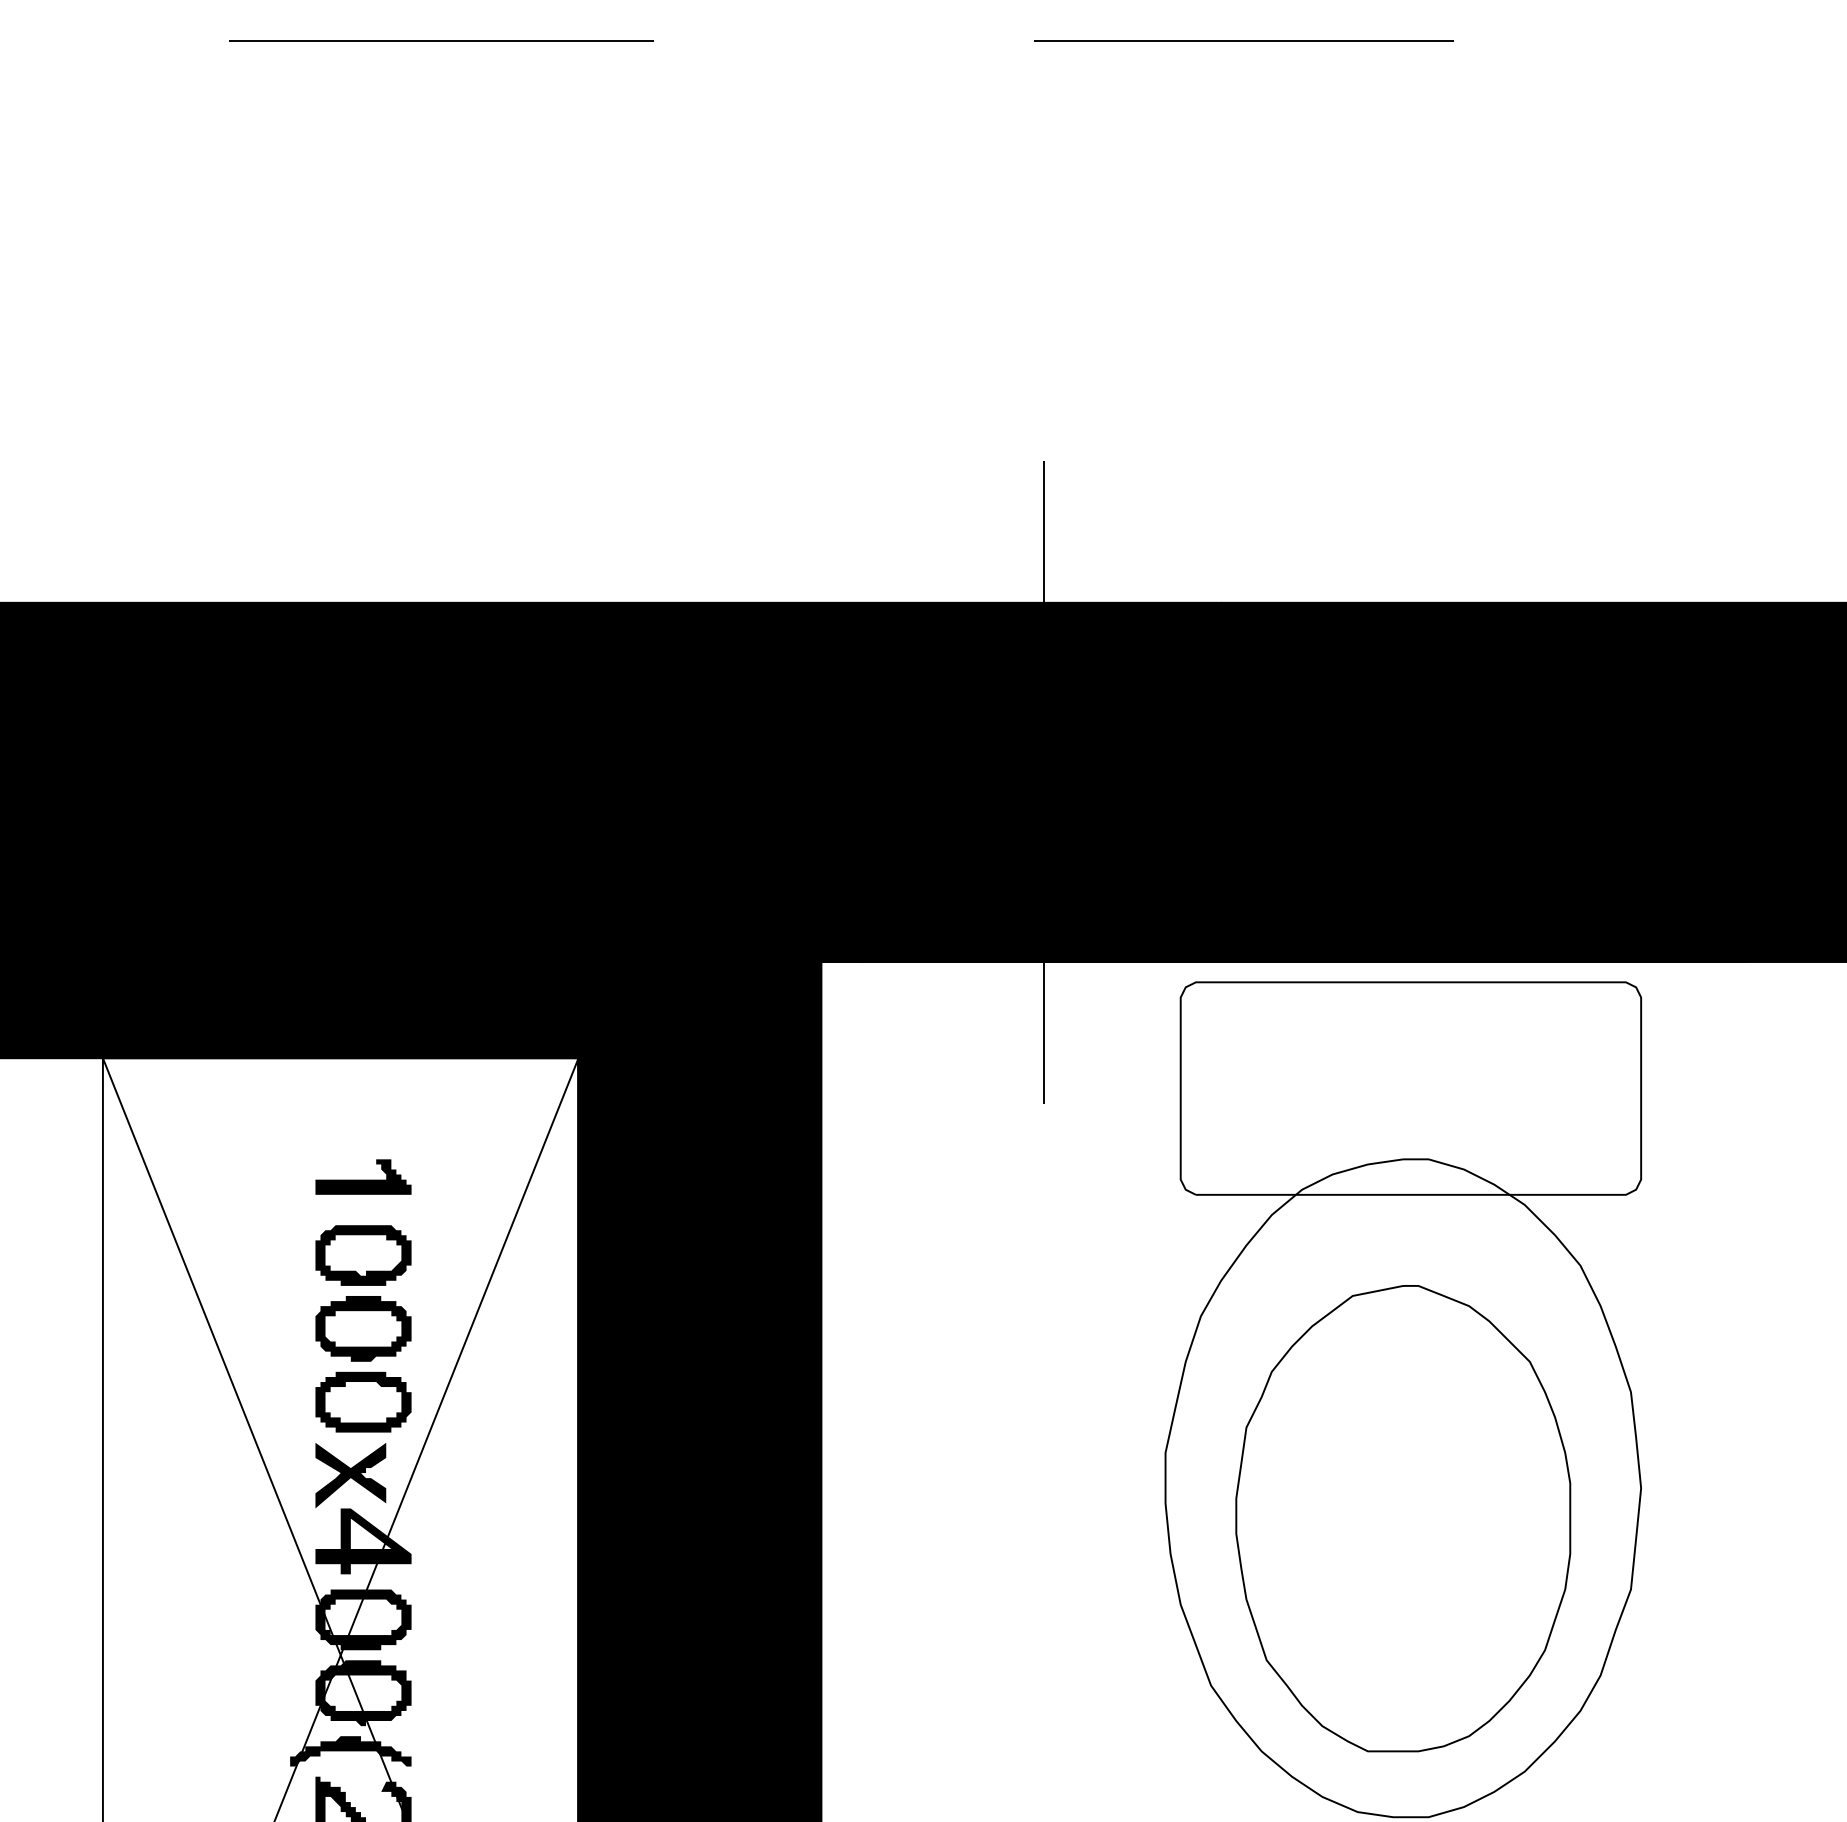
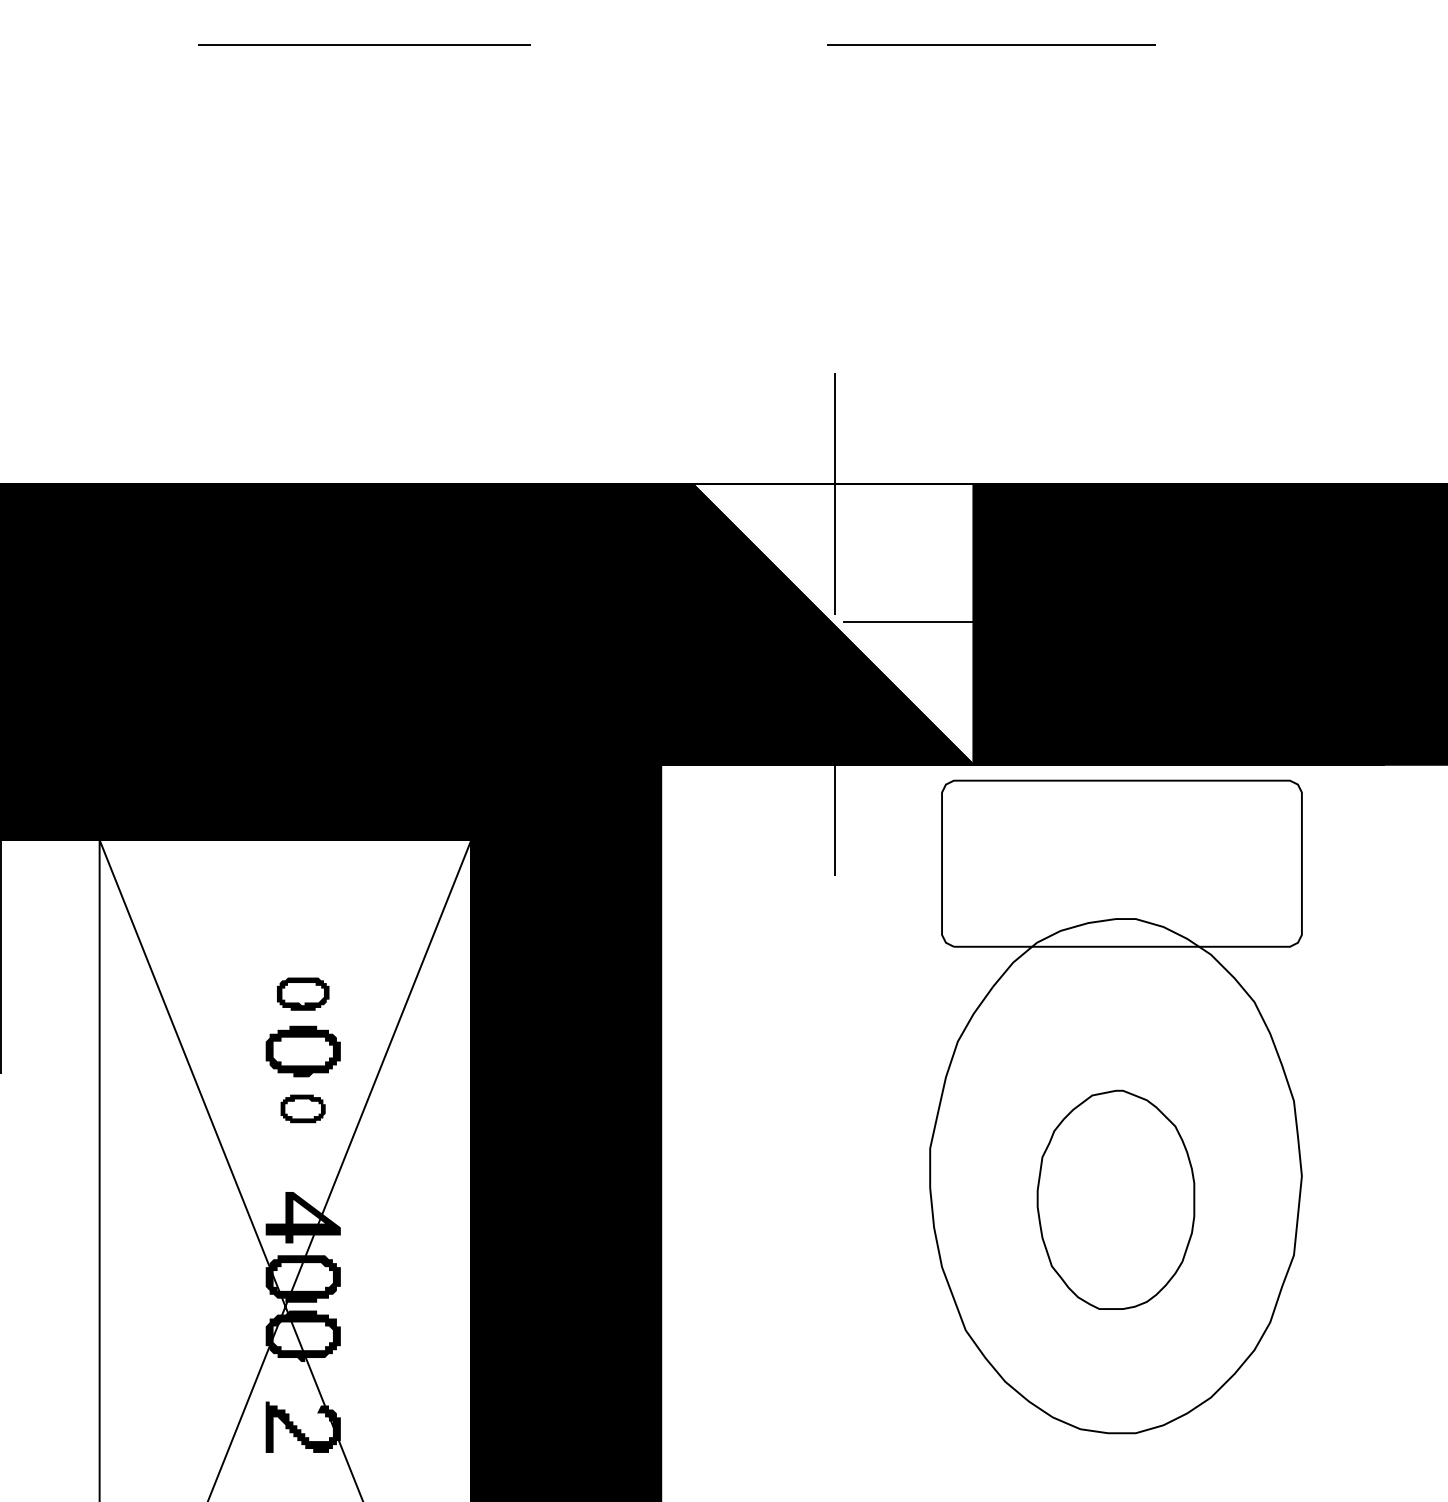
fill: (1040, 782) -> (832, 624), removed
part: (362, 1176) -> (302, 932), removed
part: (362, 1254) -> (302, 993), size x0.7
part: (362, 1401) -> (302, 1108), size x0.6
fill: (350, 1474) -> (293, 1165), removed
part: (1402, 1518) -> (1115, 1199), size x0.6
fill: (349, 1751) -> (292, 1381), removed

